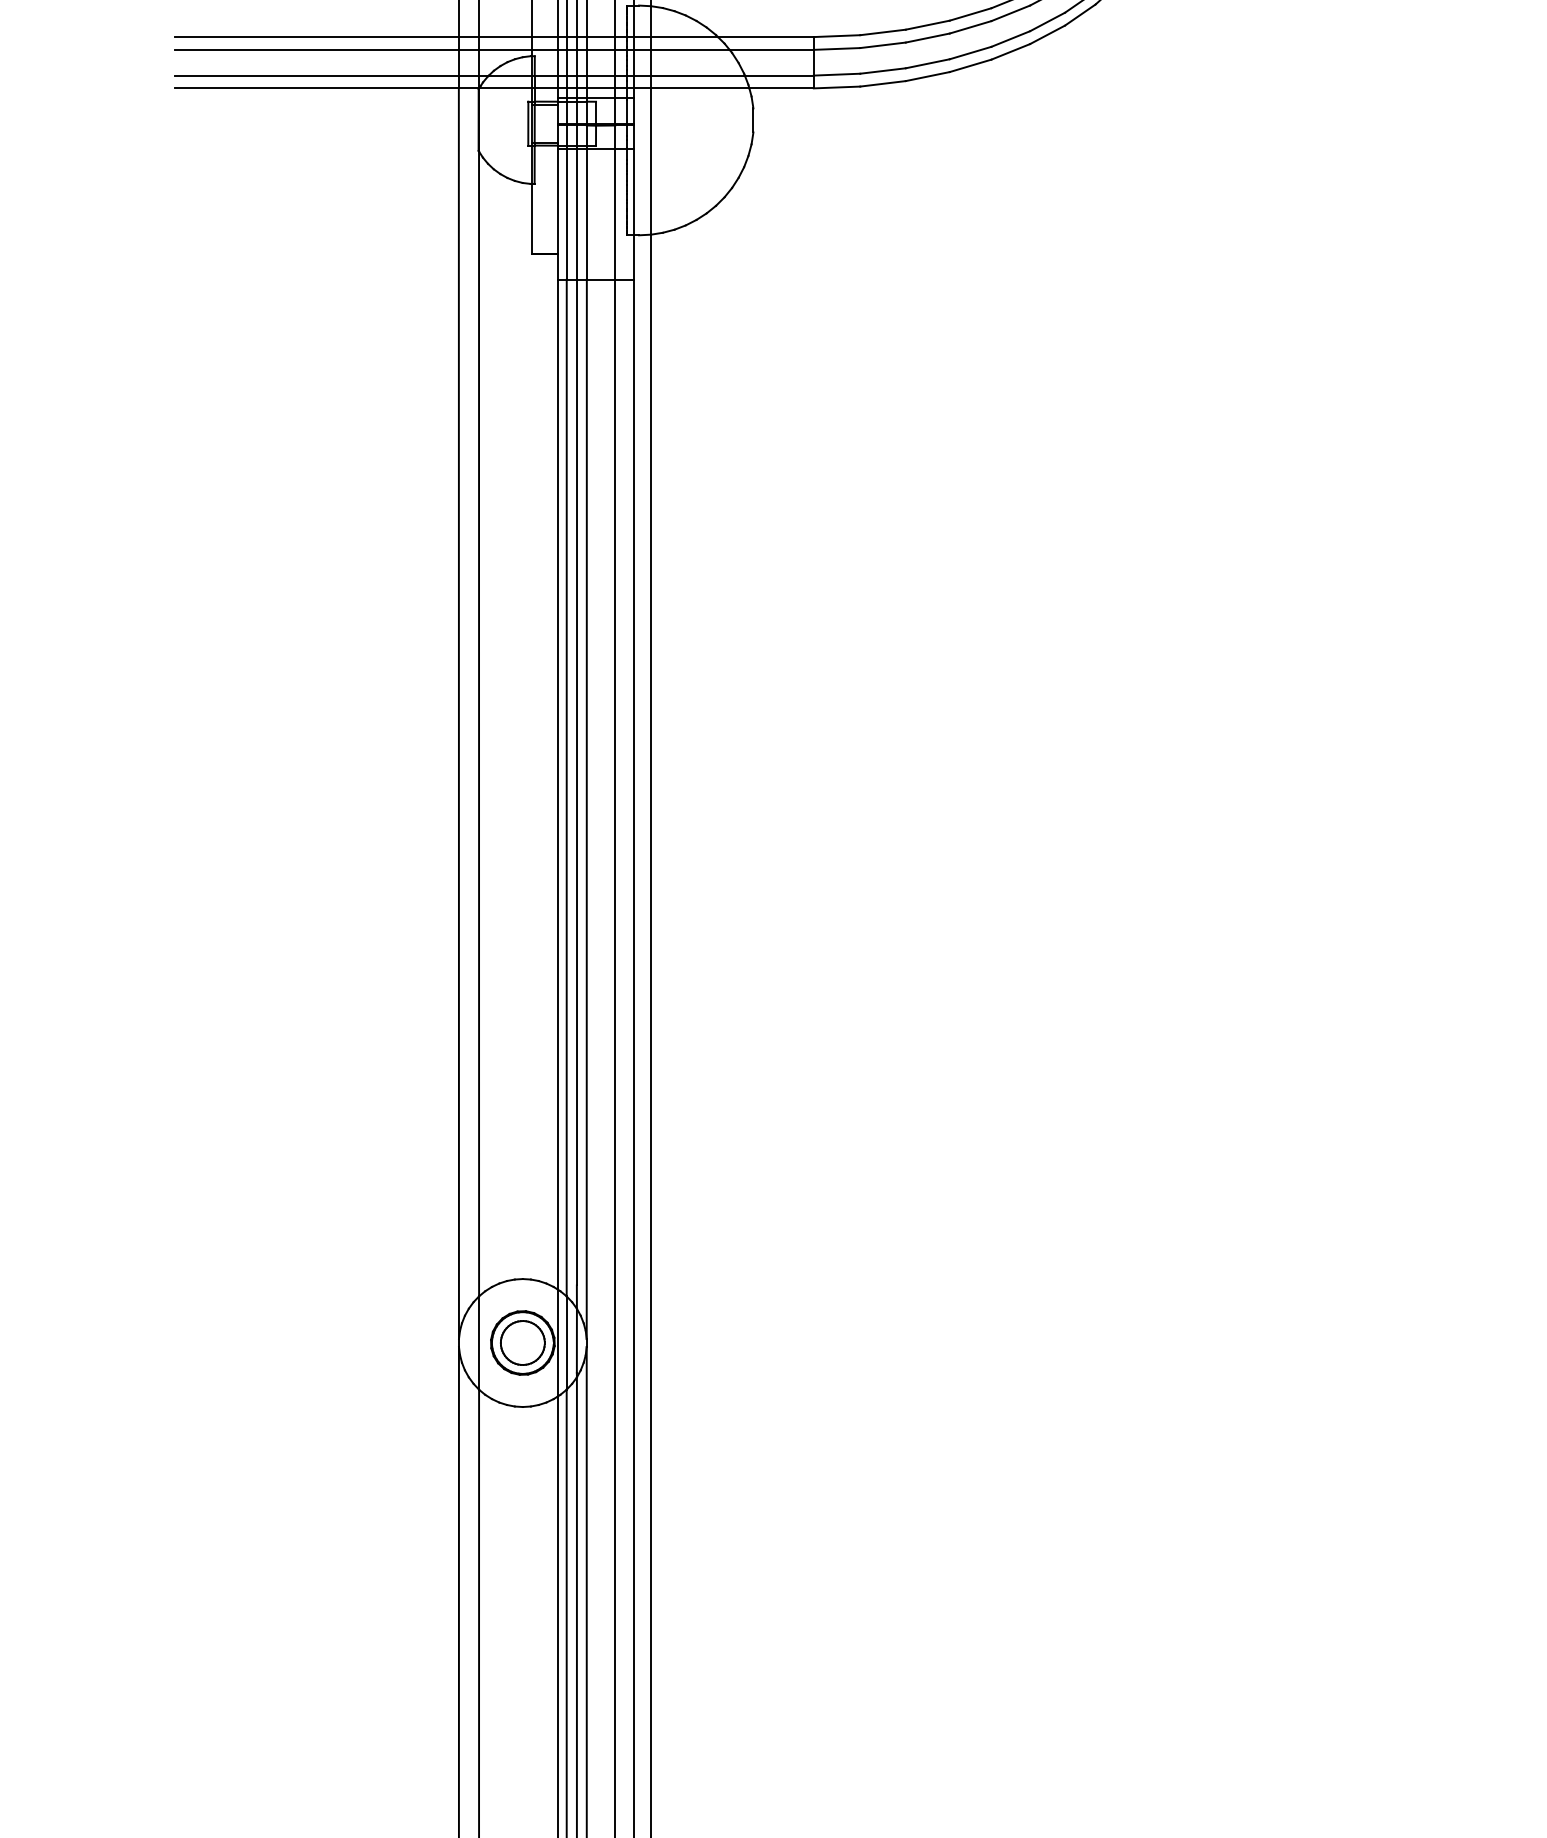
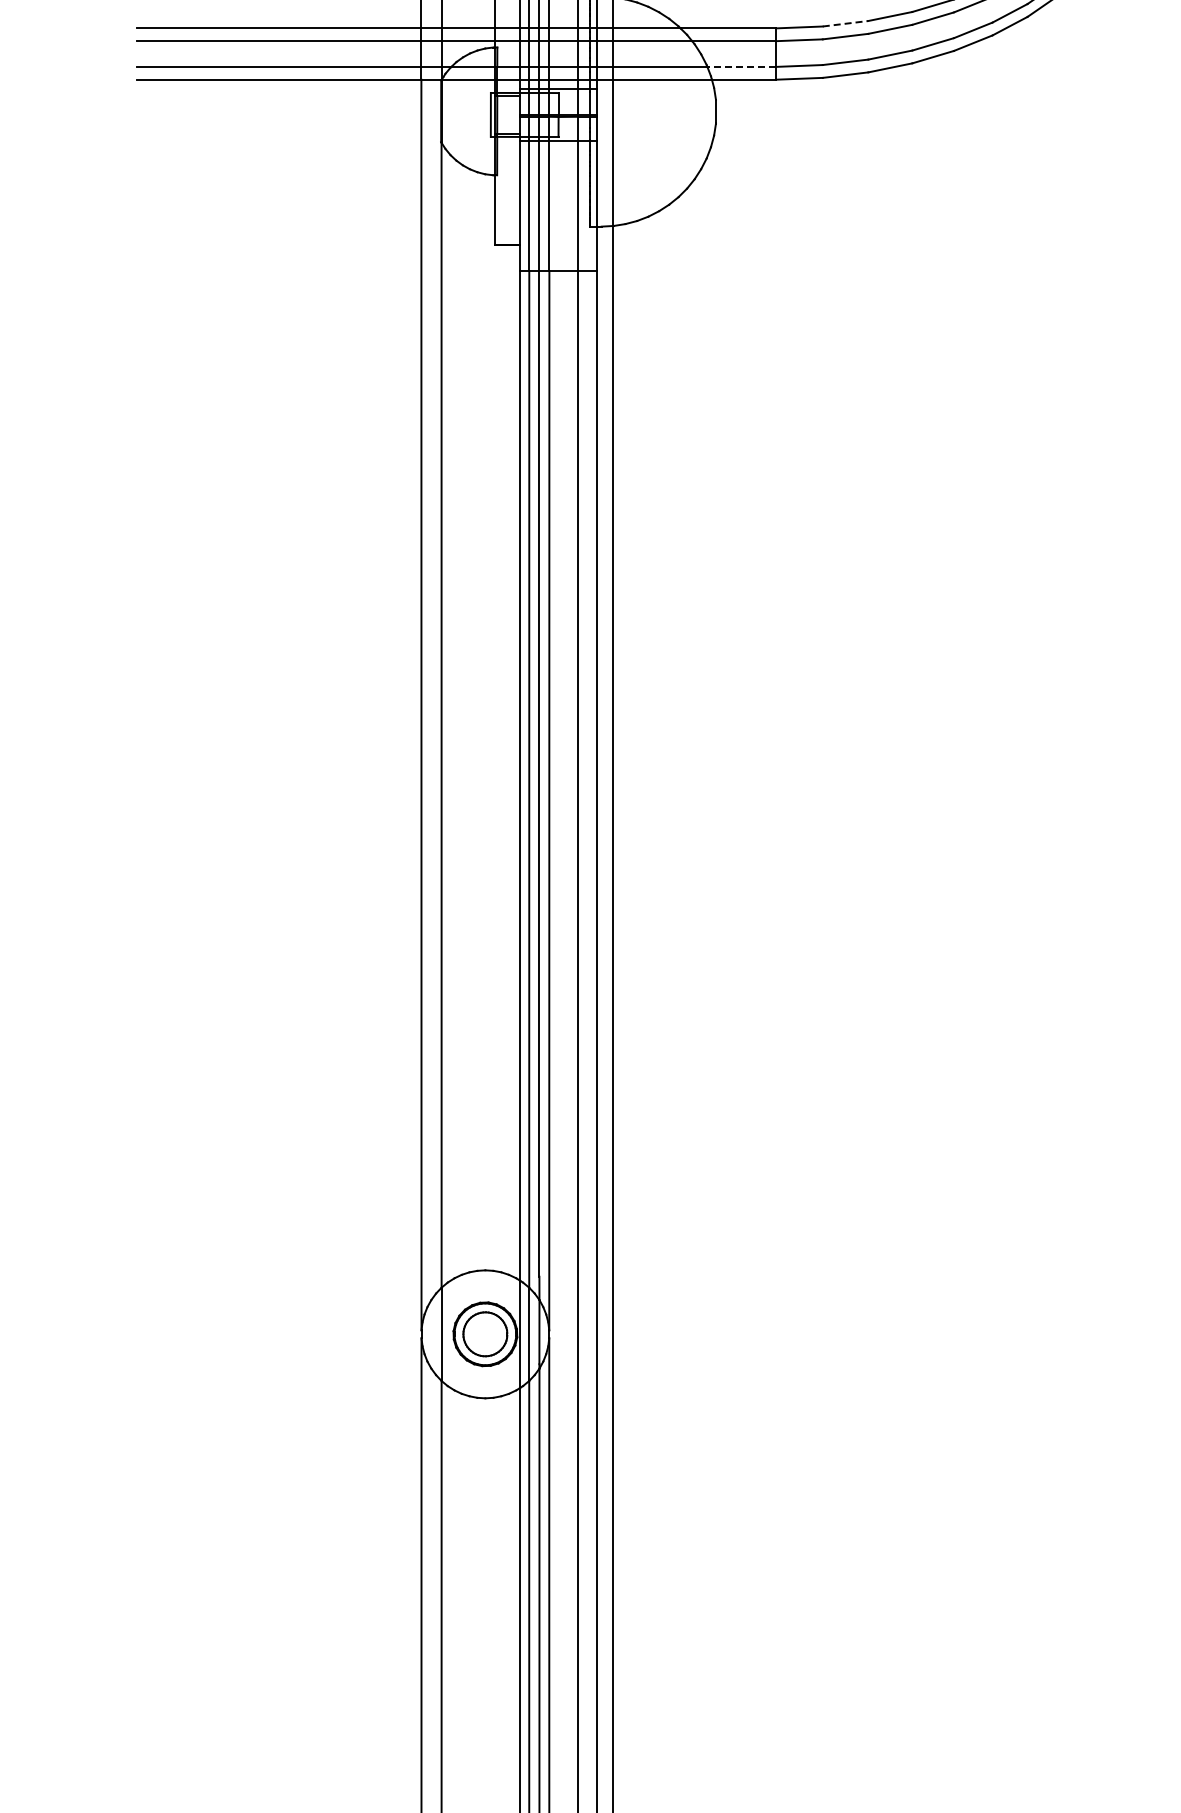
line: (883, 32) -> (846, 23), solid -> dashed
line: (778, 75) -> (741, 66), solid -> dashed

